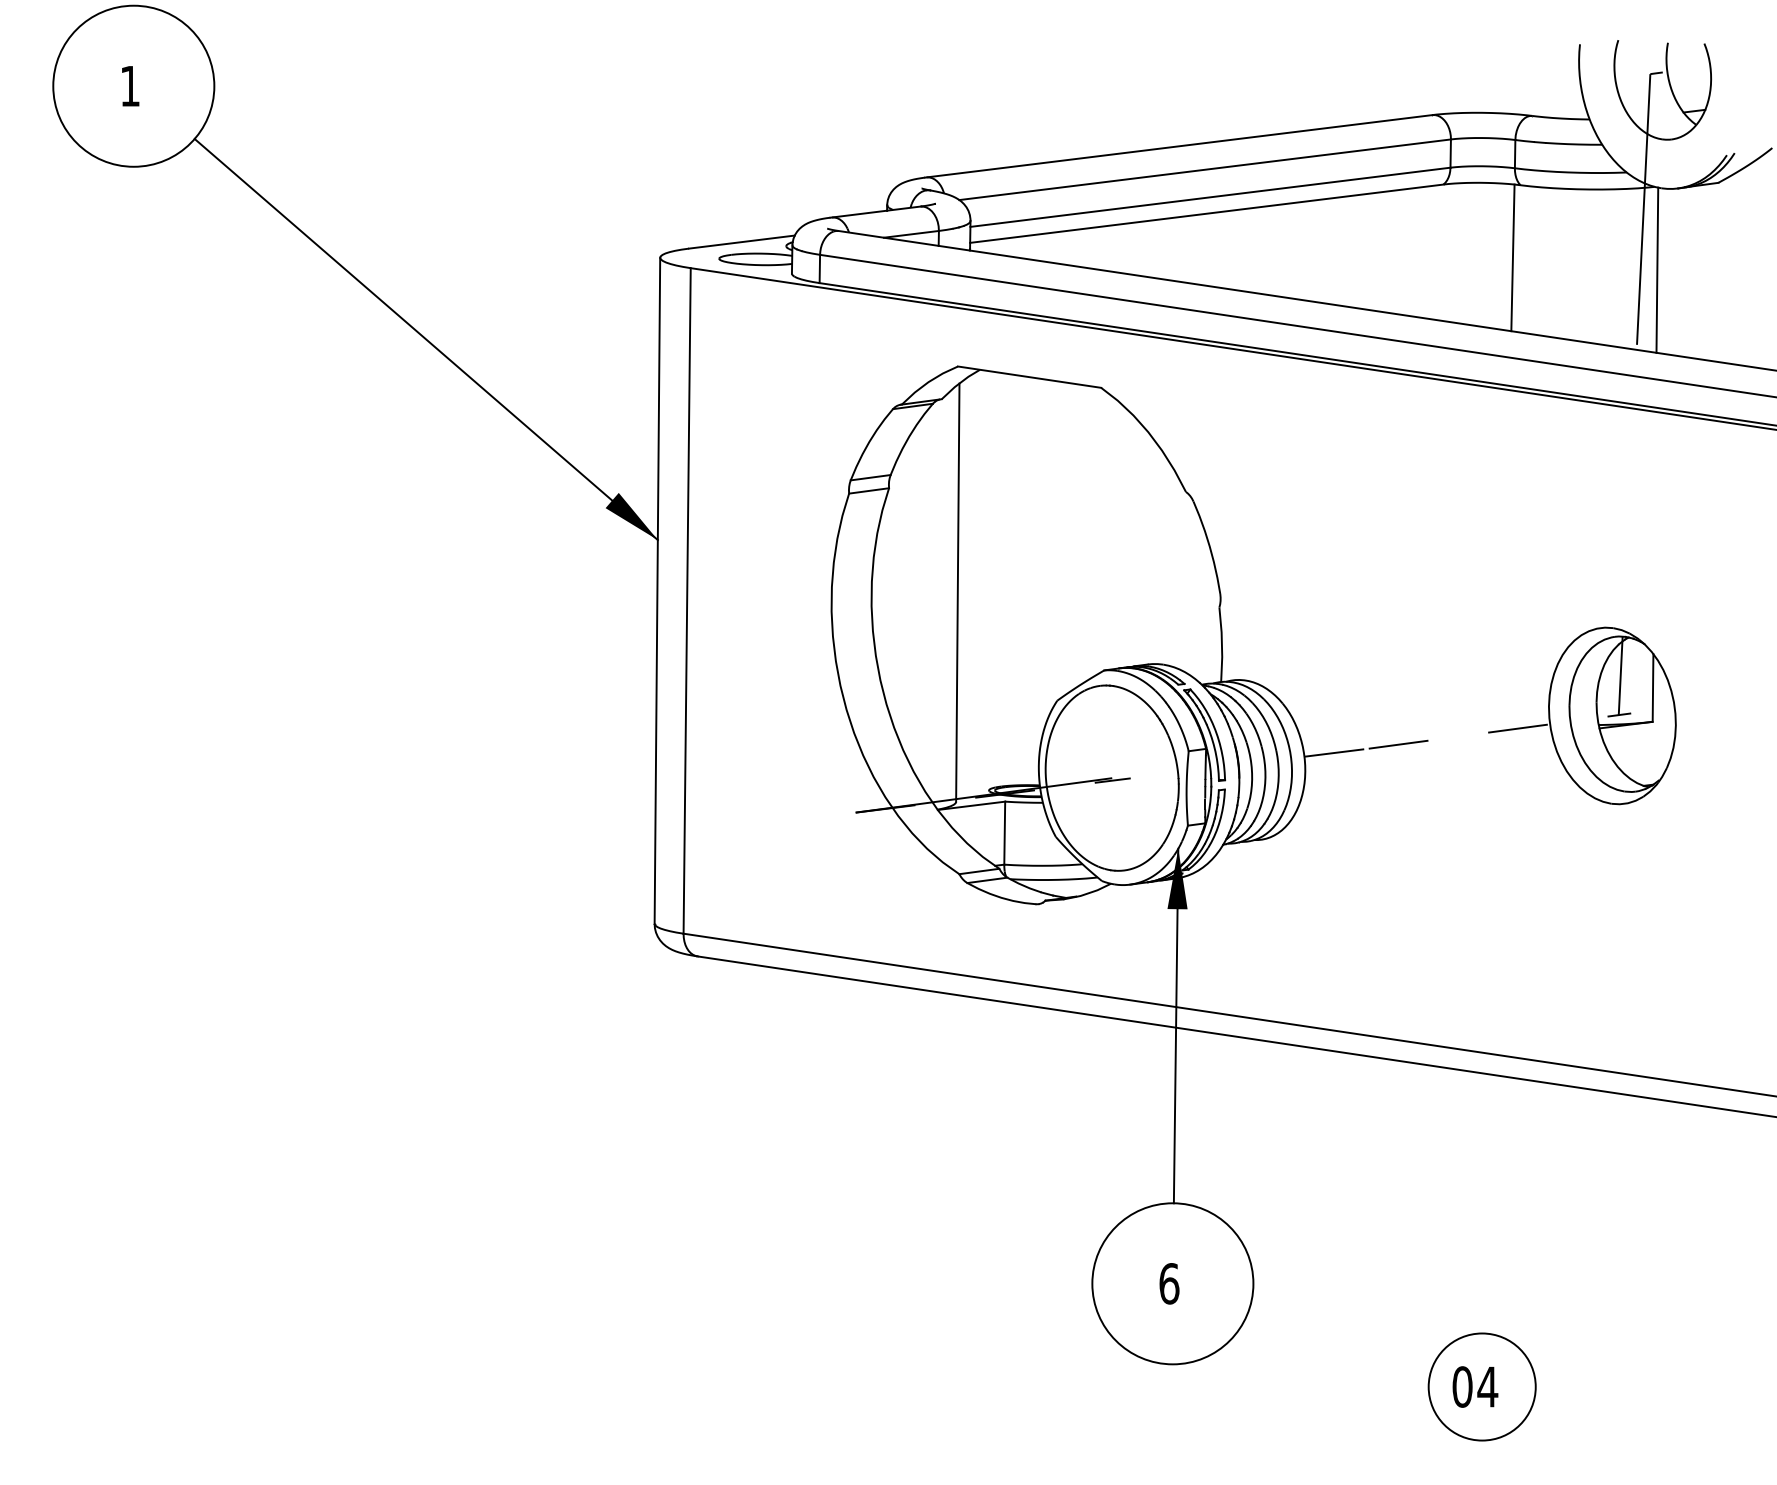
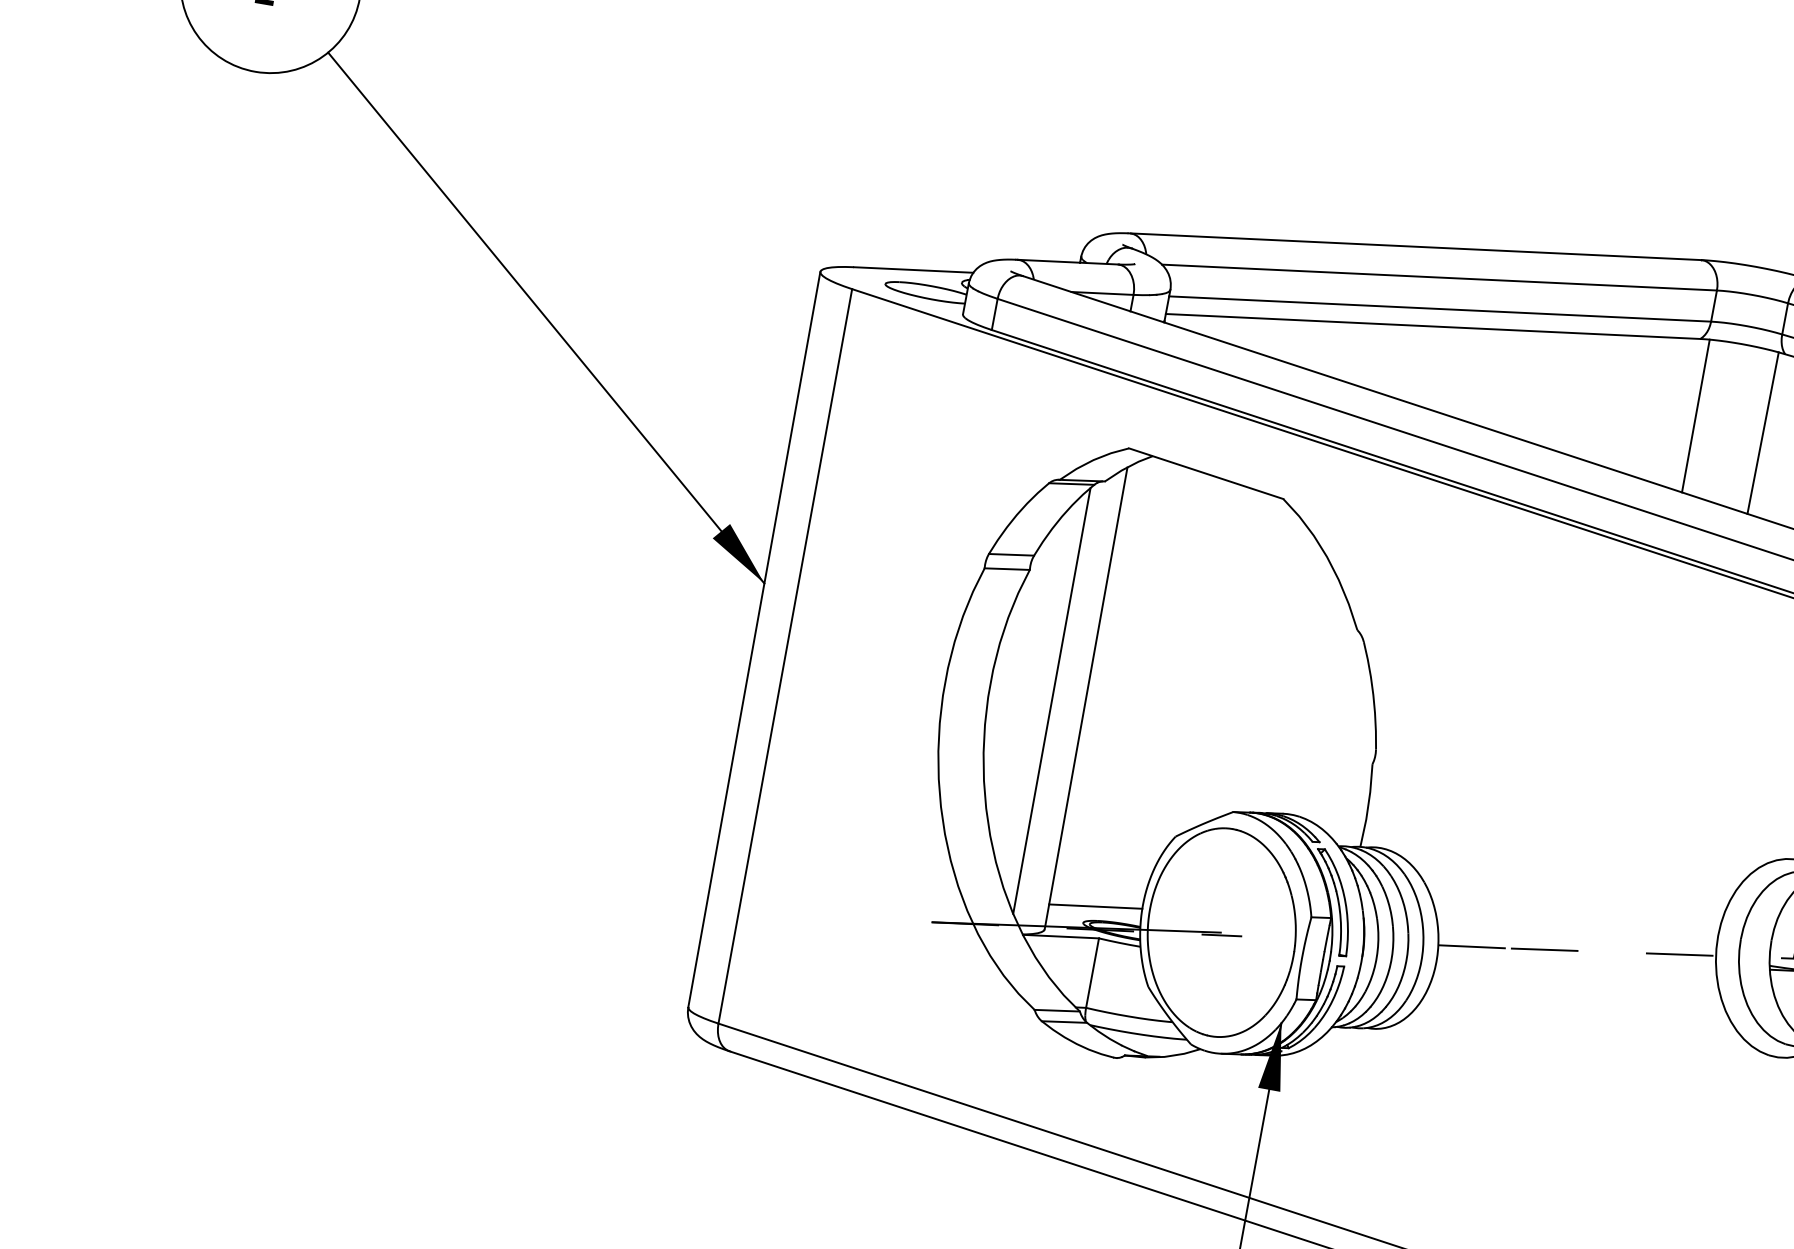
line: (1451, 252) -> (1696, 415), added
line: (928, 600) -> (1052, 701), added
line: (997, 774) -> (1095, 906), added

